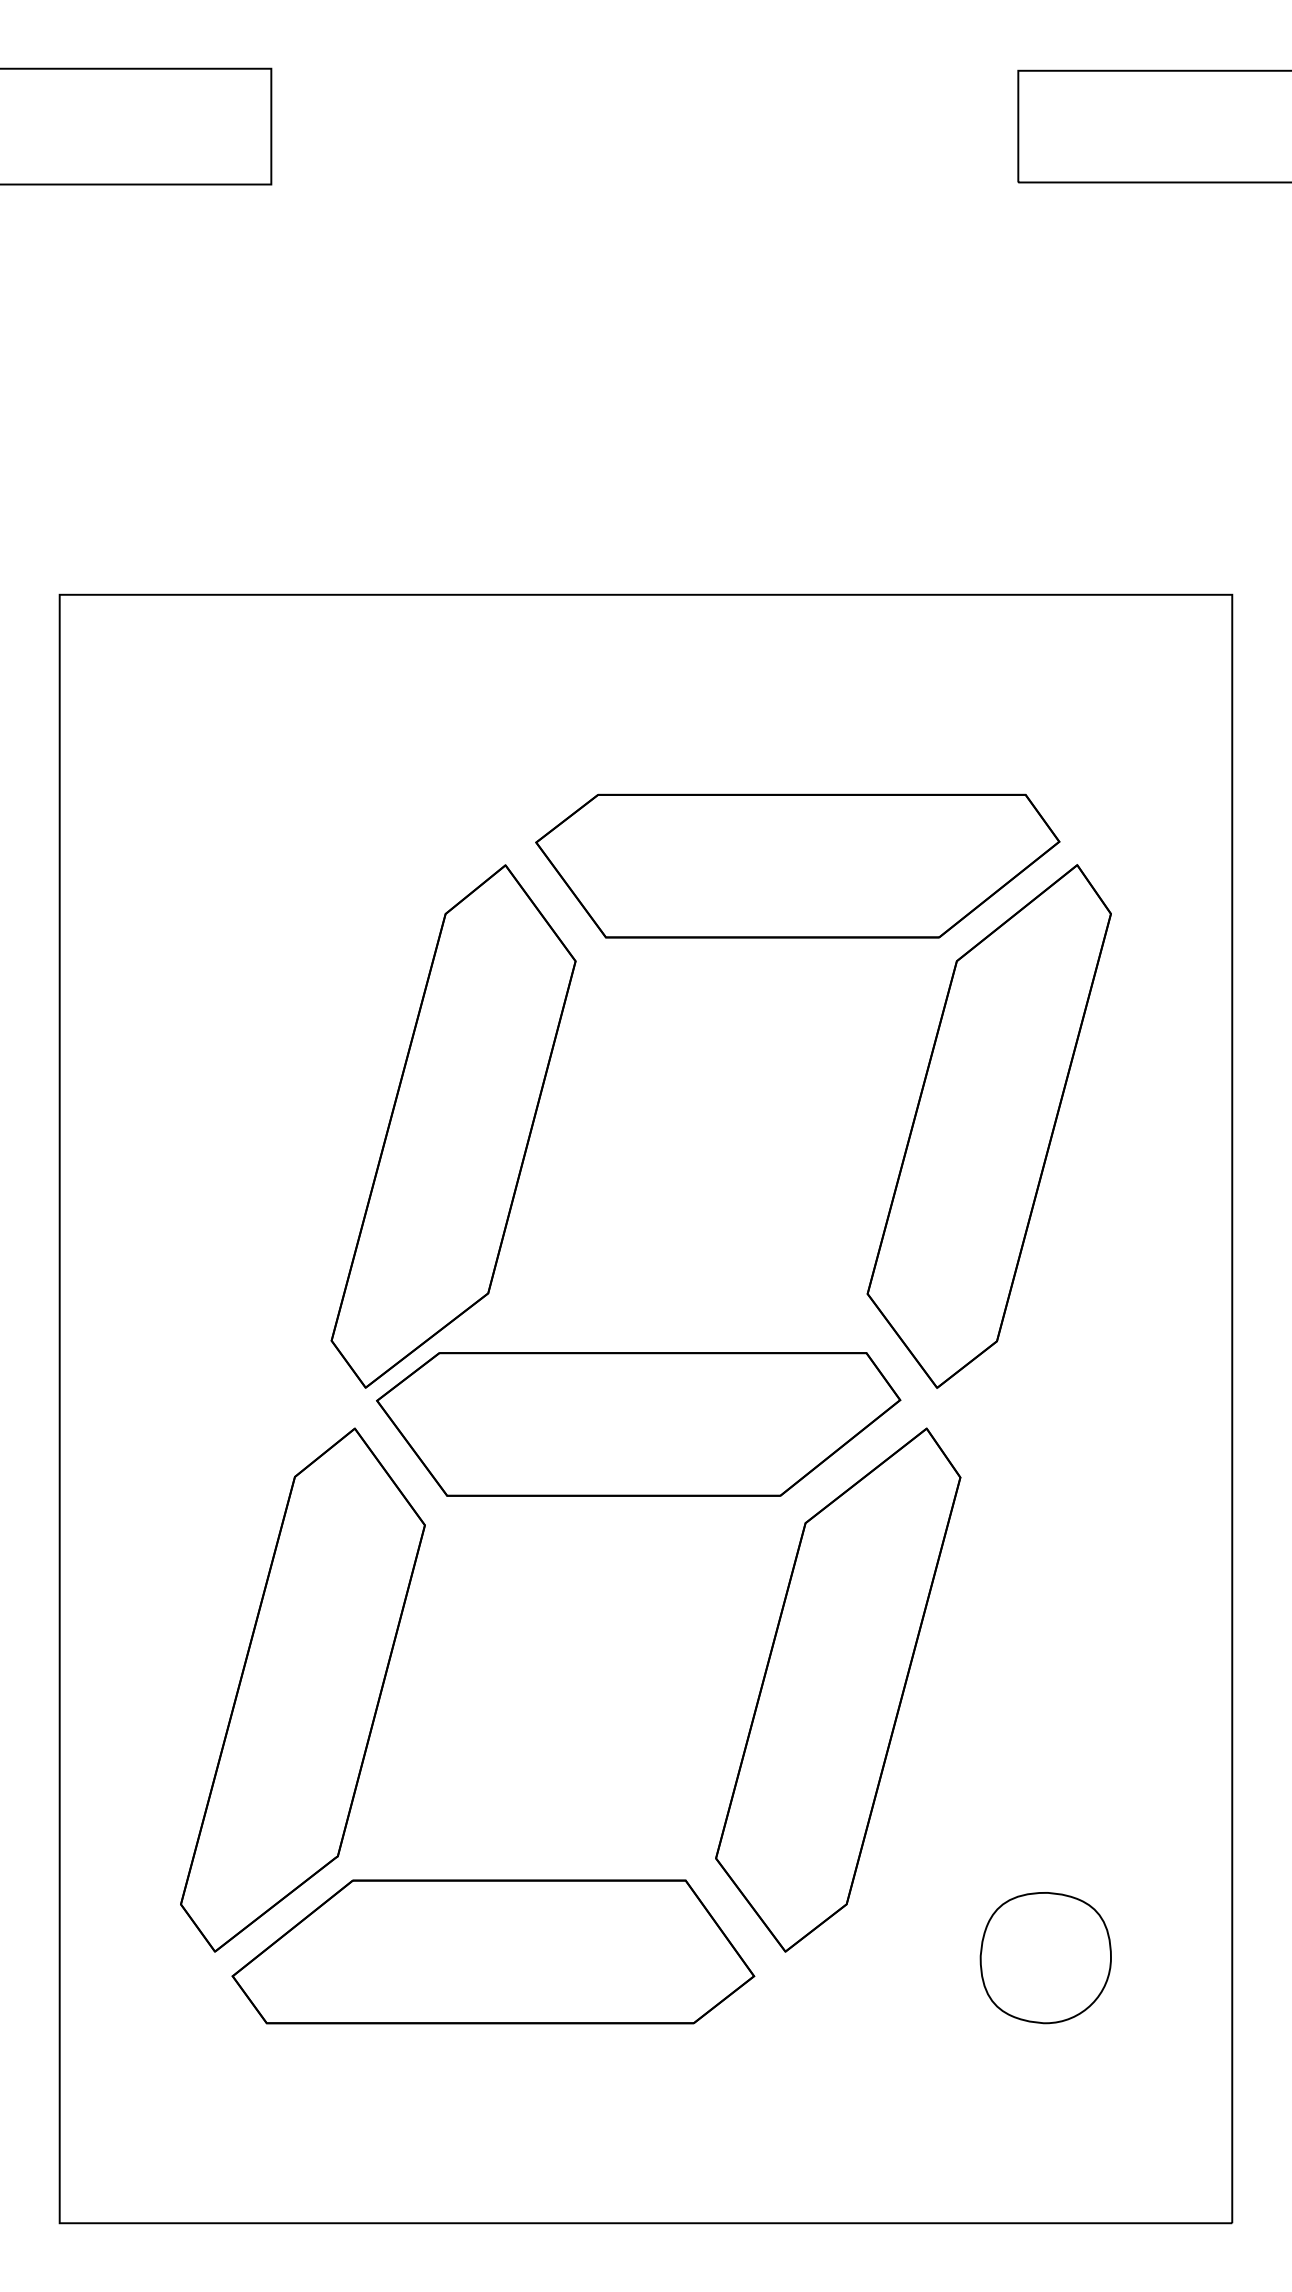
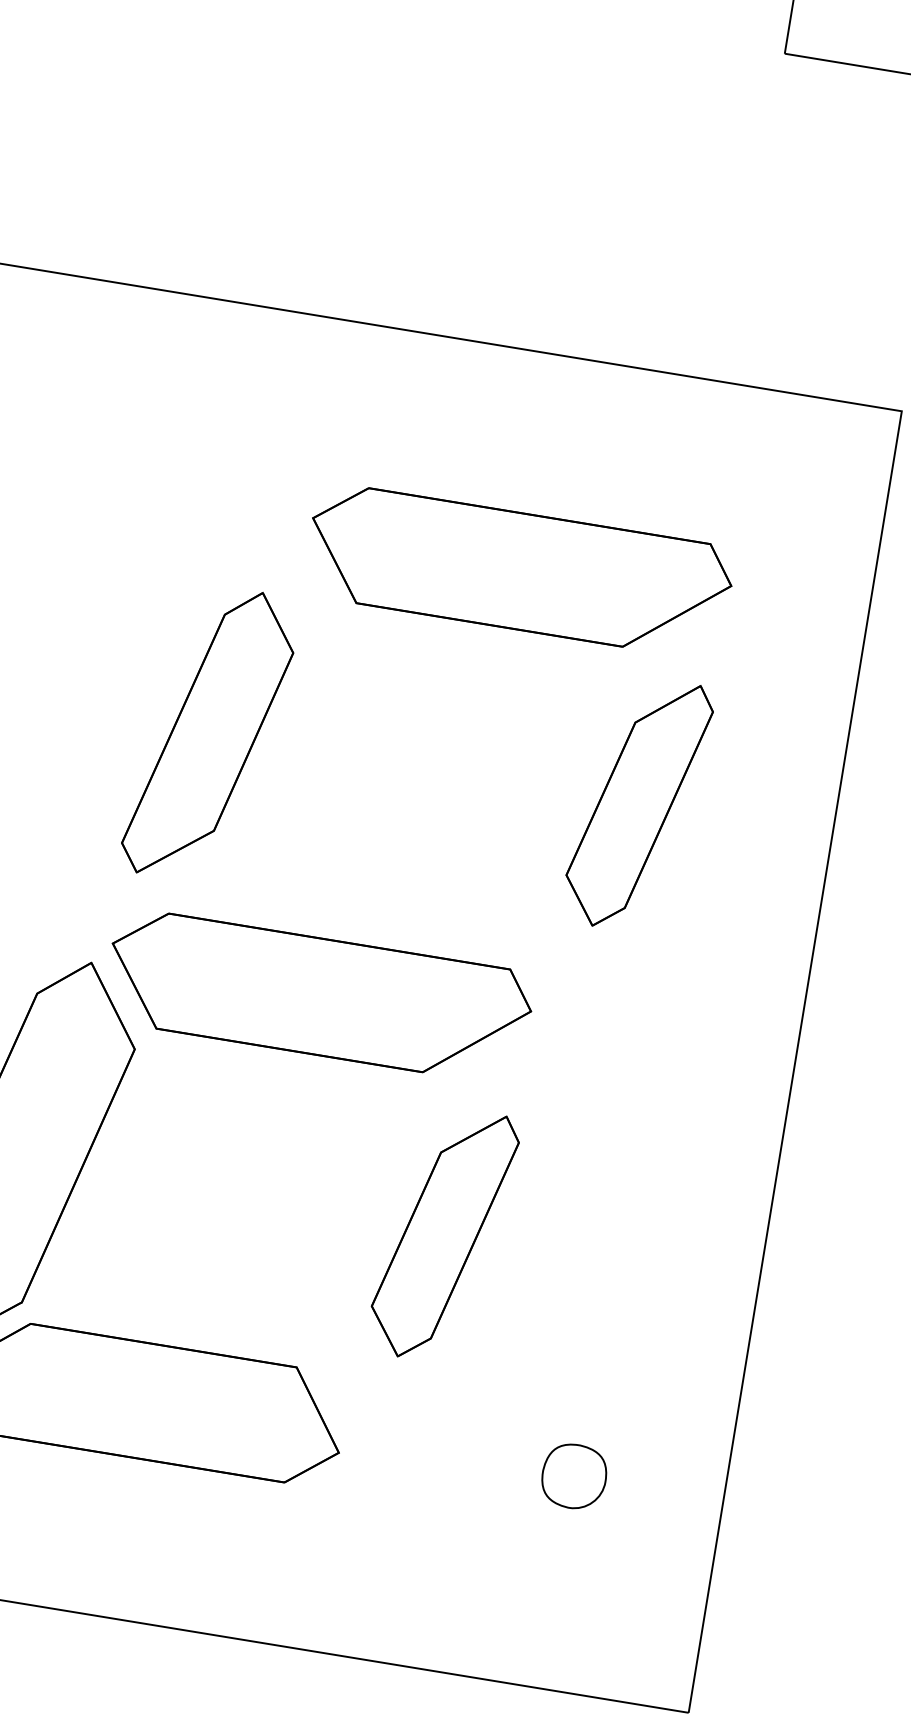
part: (453, 1126) -> (209, 734), size x0.7
part: (988, 1126) -> (637, 804), size x0.6
part: (838, 1689) -> (443, 1234), size x0.6
part: (1045, 1958) -> (574, 1476), size x0.6

